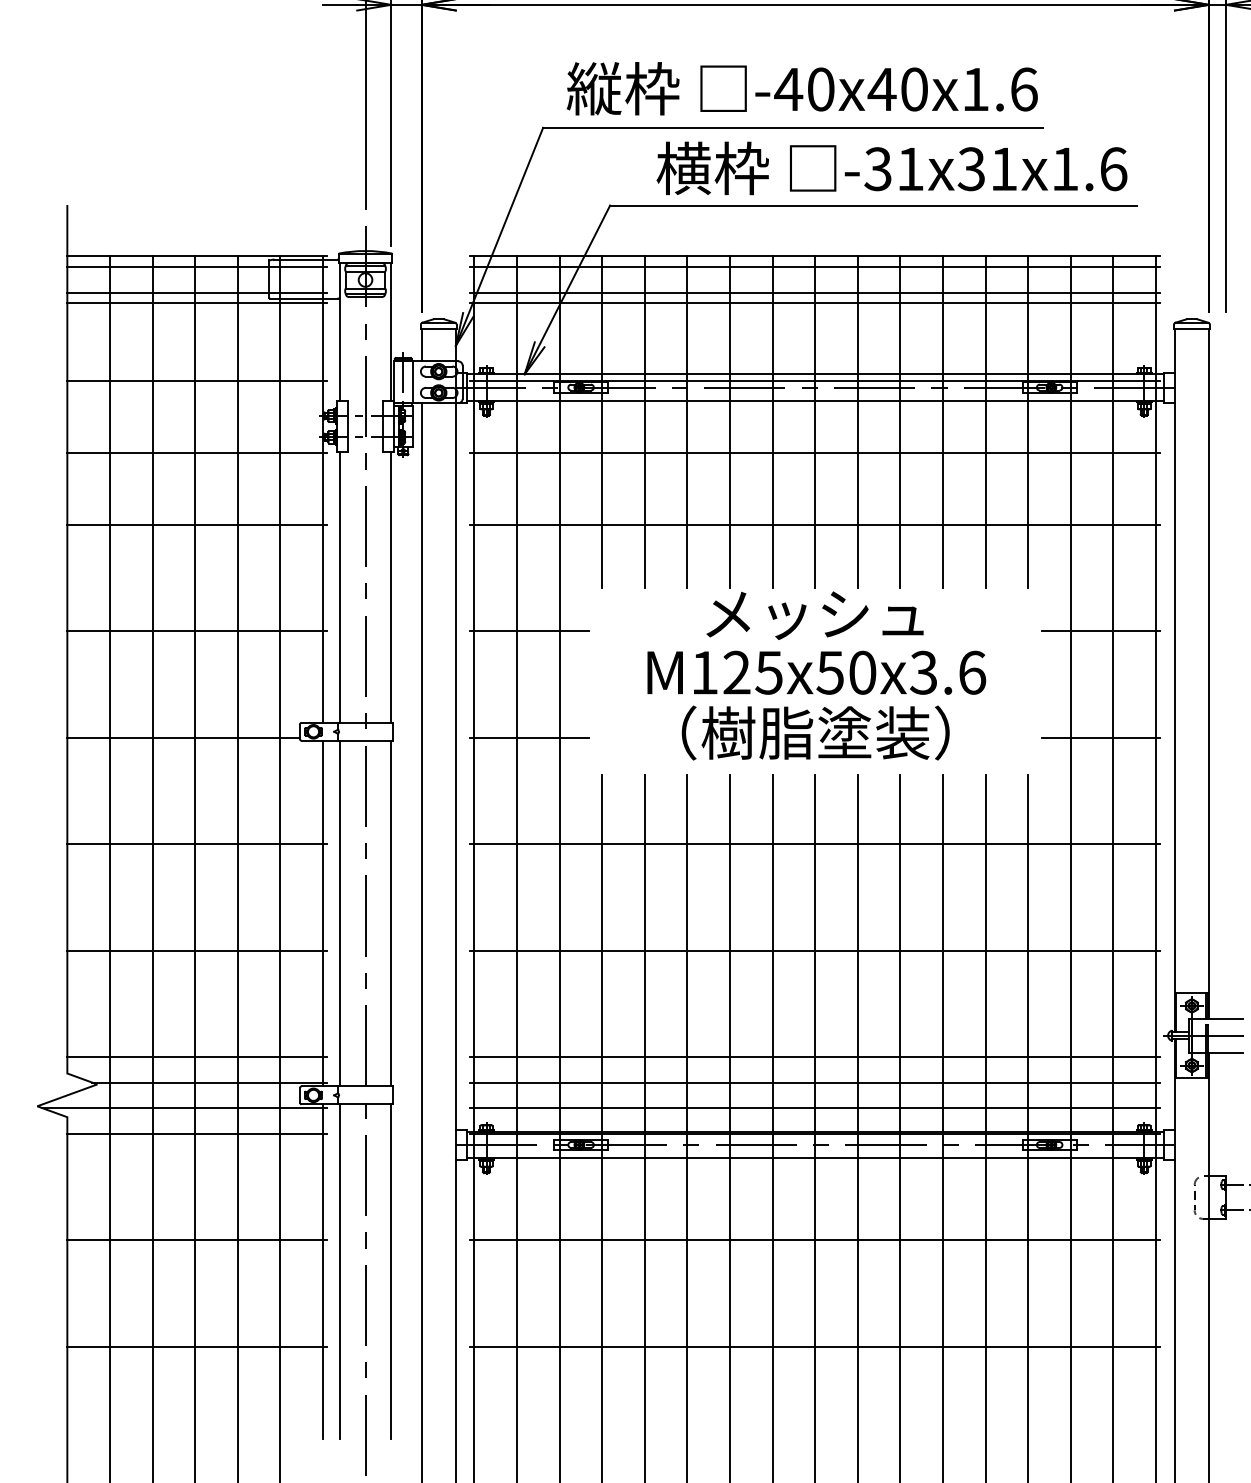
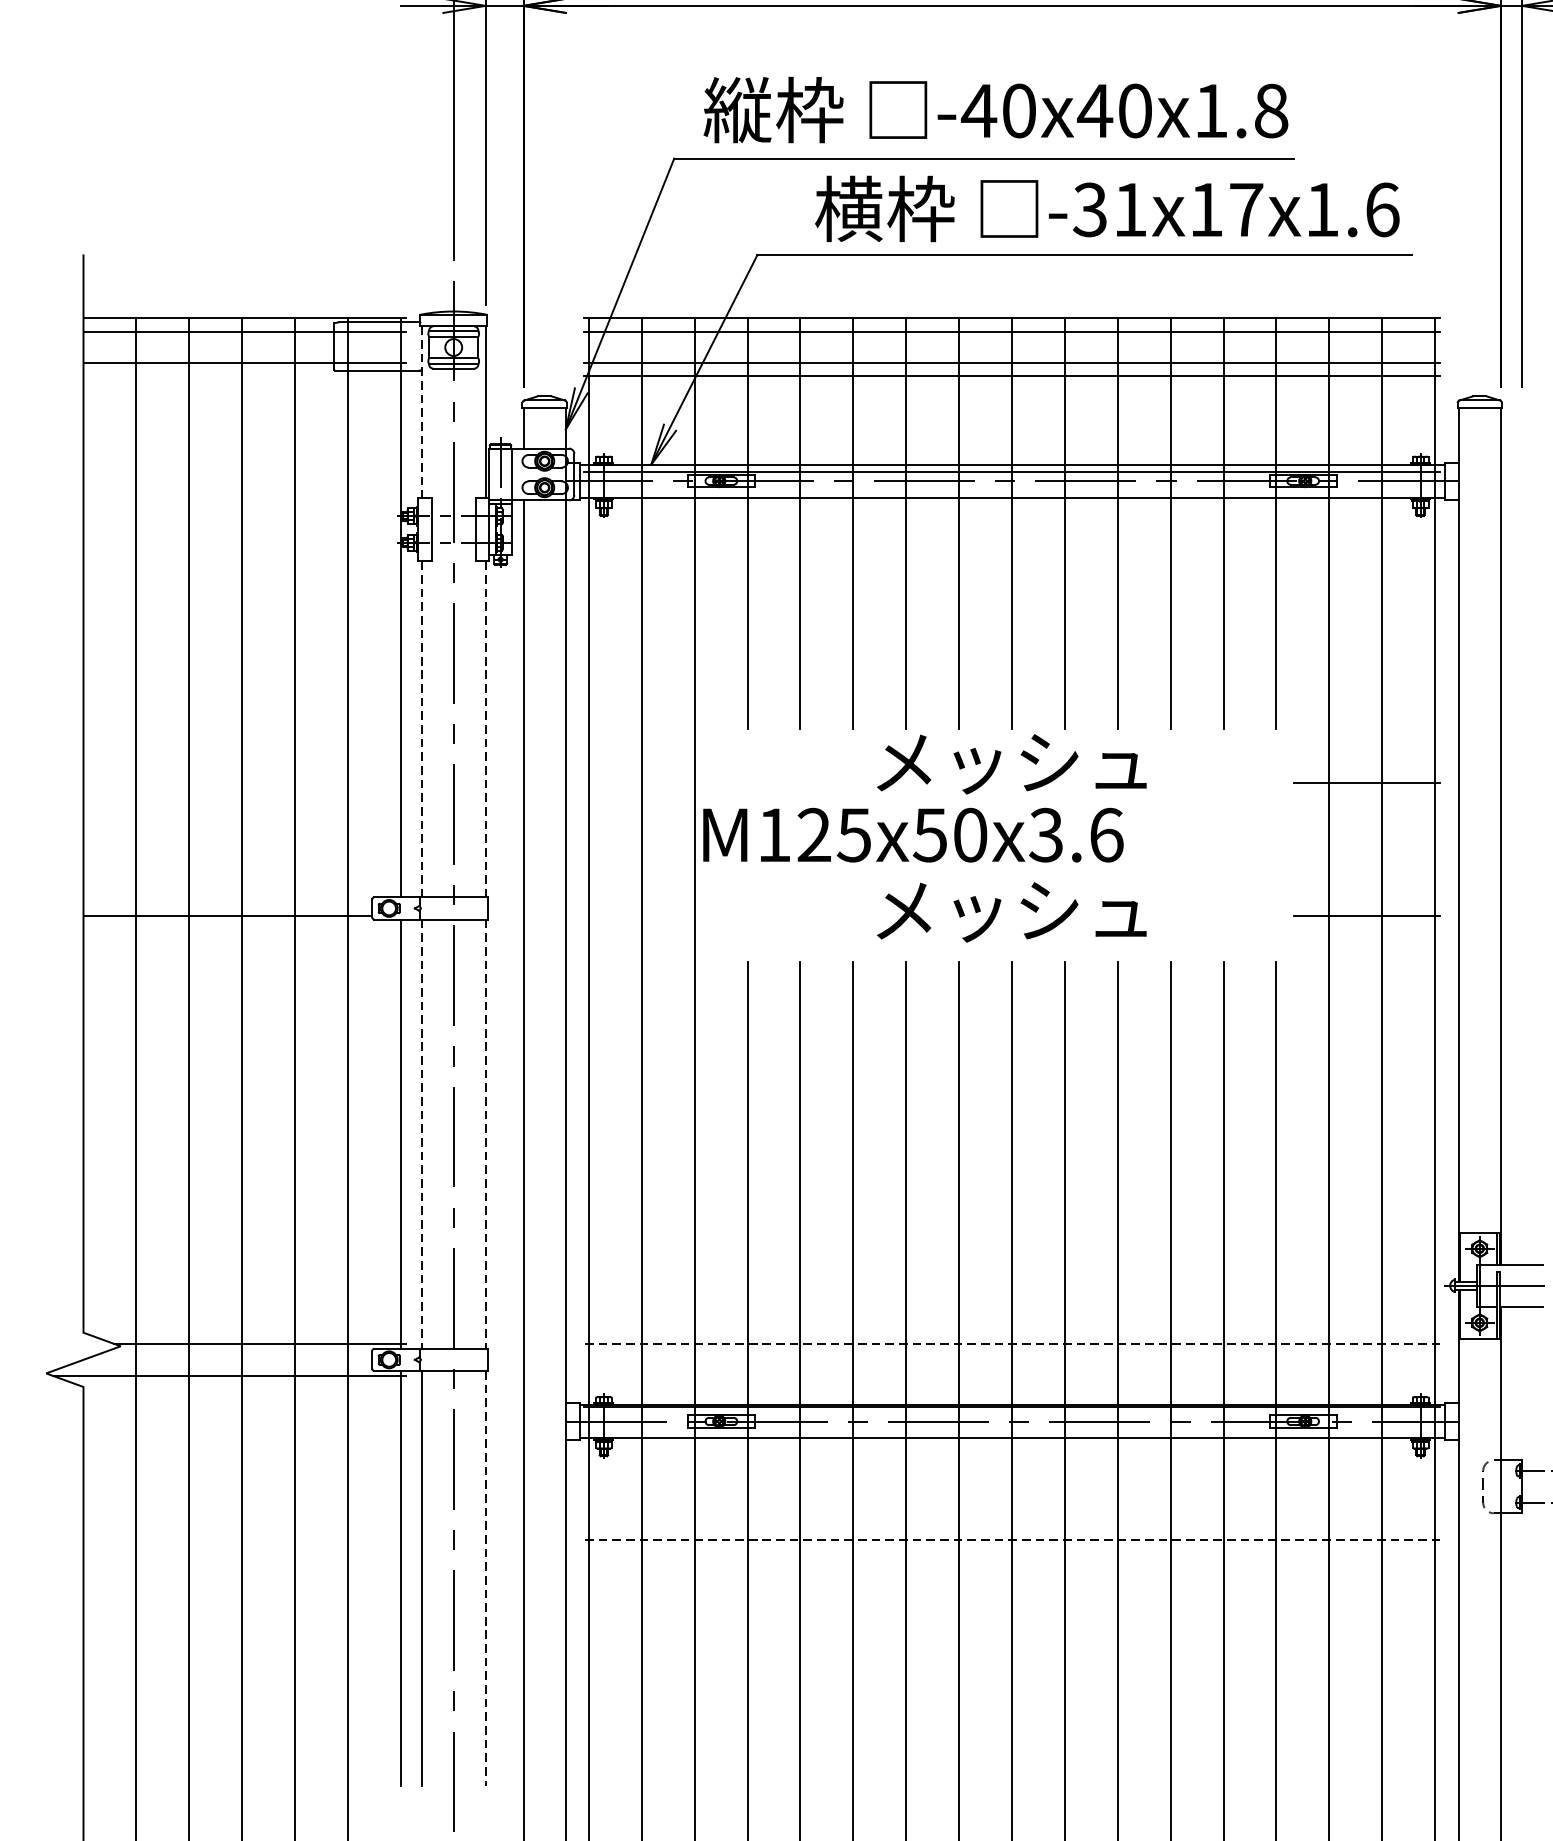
text: (1023, 89) -> (1270, 110), -40x40x1.6 -> -40x40x1.8
text: (987, 169) -> (1225, 210), -31x31x1.6 -> -31x17x1.6
line: (197, 302) -> (245, 375), removed
line: (339, 332) -> (421, 412), solid -> dashed
line: (197, 380) -> (245, 472), removed
line: (197, 452) -> (245, 561), removed
line: (815, 452) -> (1012, 561), removed
line: (197, 524) -> (245, 651), removed
line: (815, 524) -> (1012, 651), removed
line: (339, 588) -> (421, 730), solid -> dashed
line: (391, 588) -> (485, 730), solid -> dashed
line: (197, 631) -> (245, 783), removed
line: (529, 631) -> (657, 783), removed
text: (816, 672) -> (913, 834), moved
text: (815, 732) -> (1012, 909), （樹脂塗装） -> メッシュ
line: (529, 737) -> (657, 915), removed
line: (197, 844) -> (245, 1048), removed
line: (815, 844) -> (1012, 1048), removed
line: (339, 913) -> (421, 1134), solid -> dashed
line: (391, 913) -> (485, 1134), solid -> dashed
line: (197, 950) -> (245, 1179), removed
line: (815, 950) -> (1012, 1179), removed
line: (197, 1057) -> (245, 1312), removed
line: (815, 1057) -> (1012, 1312), removed
line: (814, 1082) -> (1011, 1343), solid -> dashed
line: (815, 1108) -> (1012, 1376), removed
line: (197, 1133) -> (245, 1407), removed
line: (197, 1240) -> (245, 1540), removed
line: (814, 1240) -> (1011, 1540), solid -> dashed
line: (391, 1271) -> (485, 1578), solid -> dashed
line: (197, 1346) -> (245, 1671), removed
line: (815, 1346) -> (1012, 1671), removed

